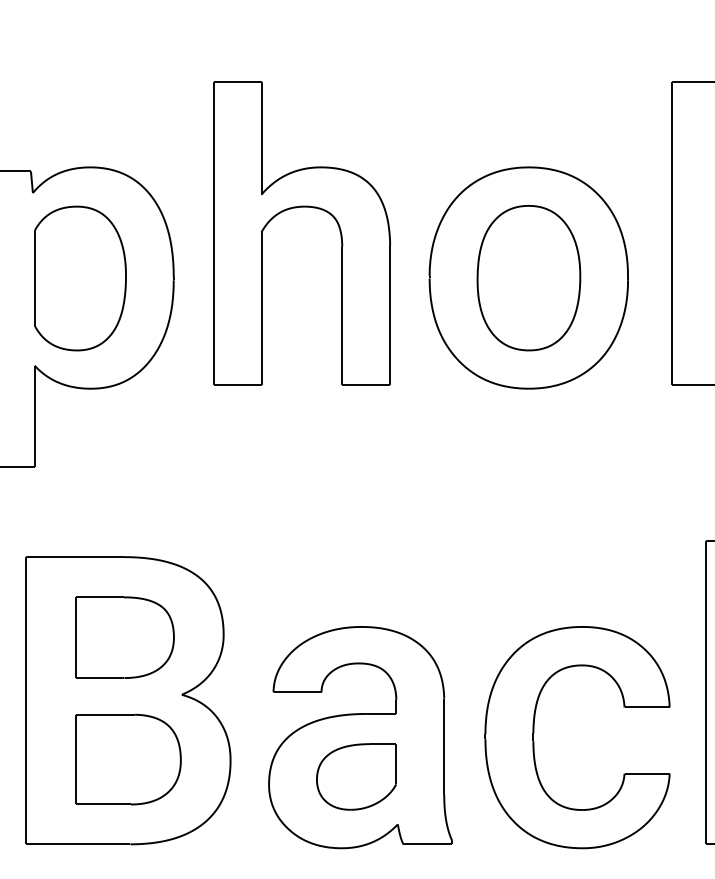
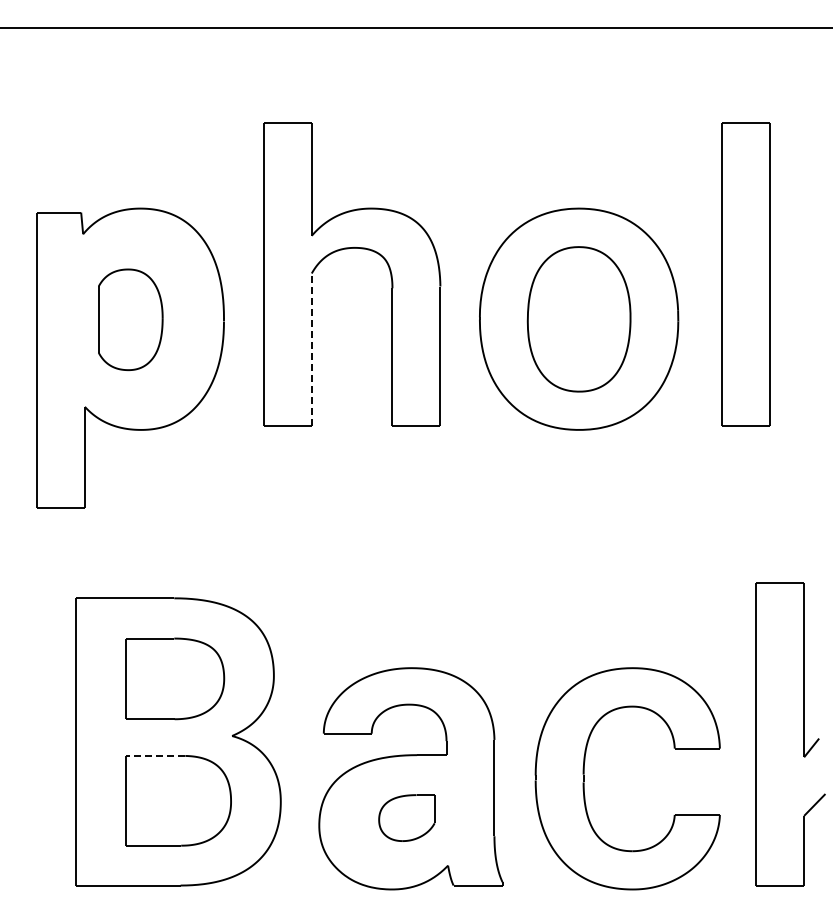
part: (80, 278) -> (130, 319), size x0.7
line: (261, 308) -> (311, 349), solid -> dashed
line: (105, 714) -> (155, 755), solid -> dashed
part: (356, 776) -> (406, 817), size x0.7

